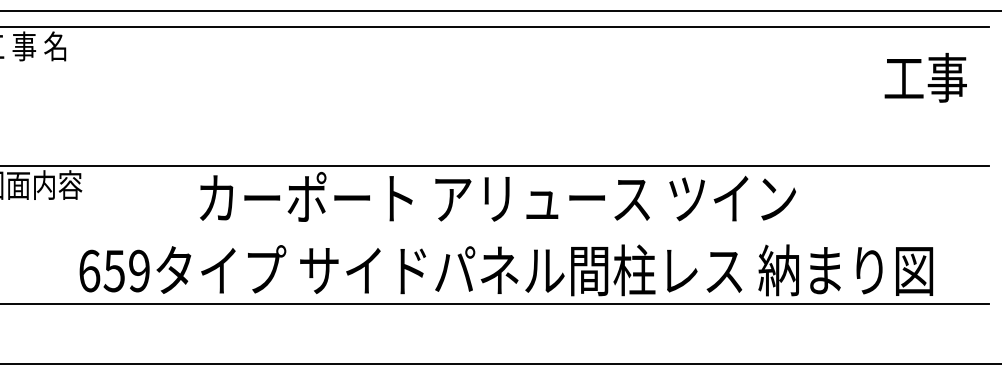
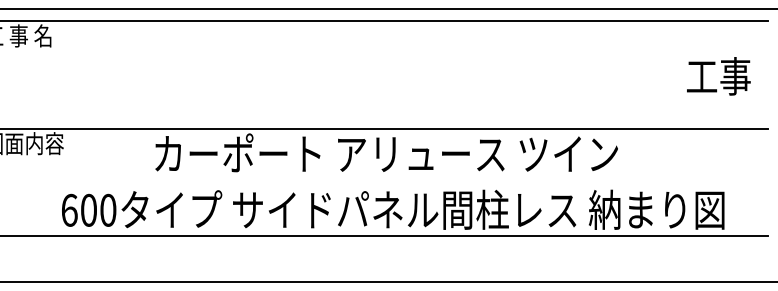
text: (925, 78) -> (718, 76), moved
text: (126, 269) -> (98, 209), 659 -> 600

